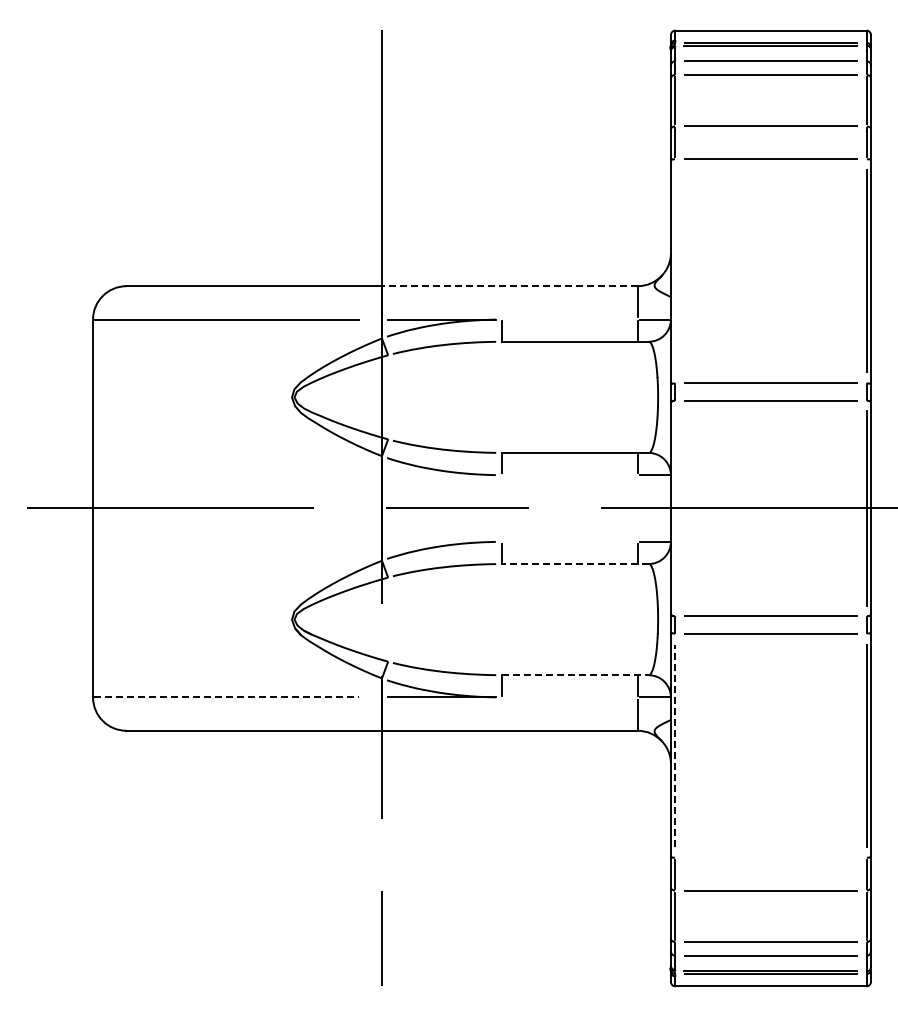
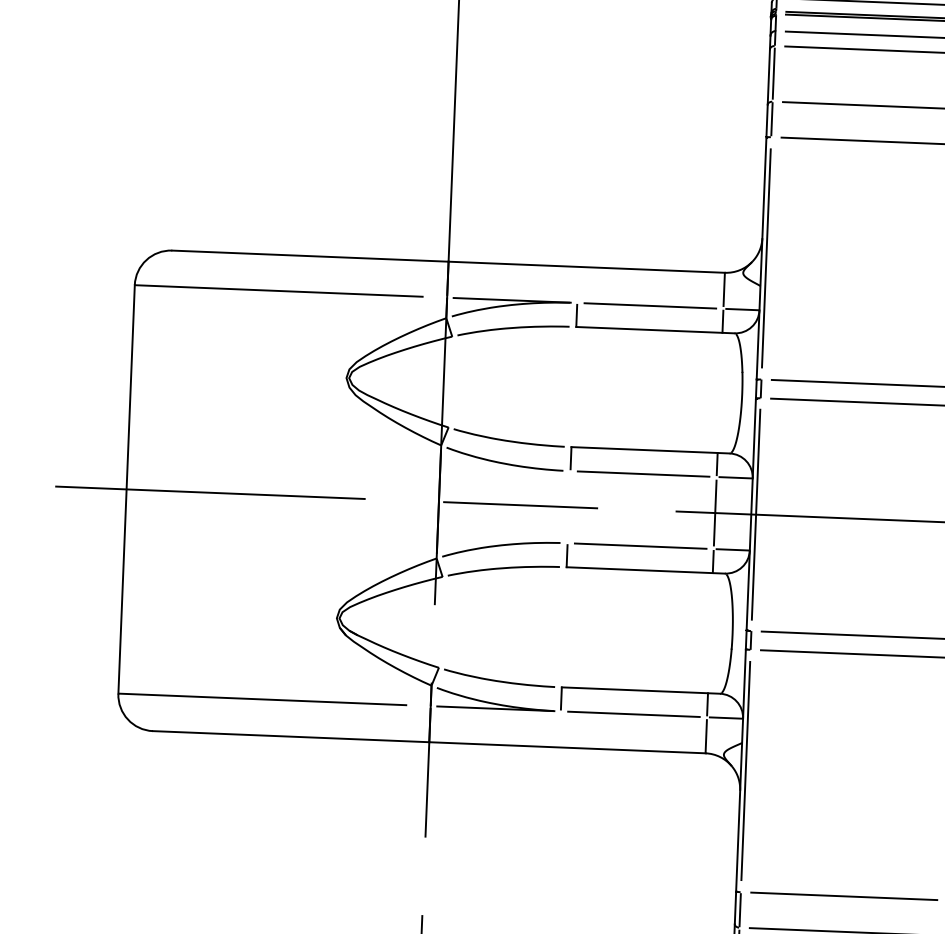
line: (675, 271) -> (766, 258), added
line: (509, 286) -> (586, 267), dashed -> solid
line: (569, 319) -> (649, 305), added
line: (569, 475) -> (643, 474), added
line: (637, 508) -> (715, 513), added
line: (675, 508) -> (756, 514), added
line: (569, 541) -> (640, 545), added
line: (575, 564) -> (645, 570), dashed -> solid
line: (576, 675) -> (641, 690), dashed -> solid
line: (226, 697) -> (262, 699), dashed -> solid
line: (569, 697) -> (633, 714), added
line: (675, 745) -> (745, 770), dashed -> solid
line: (770, 857) -> (843, 896), added

